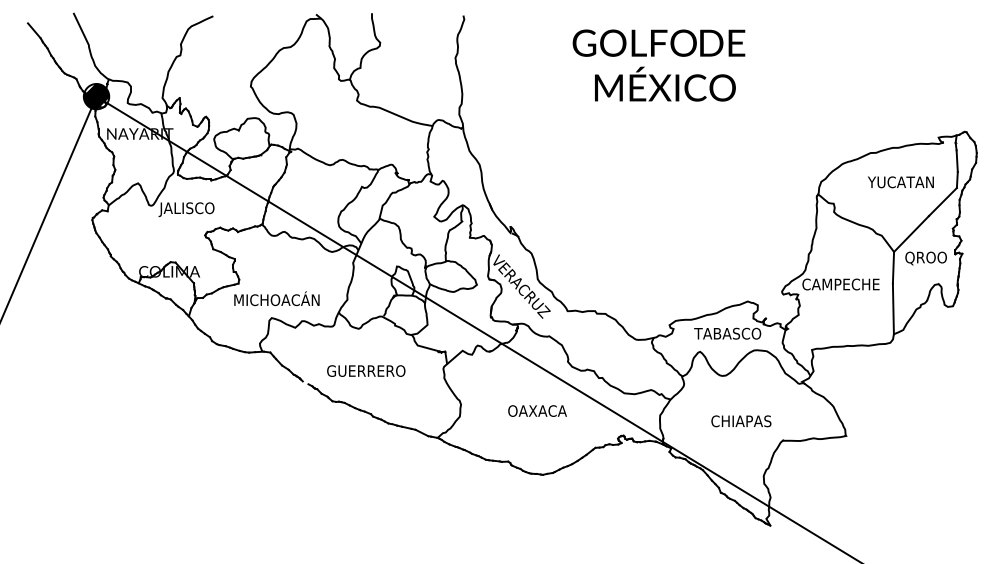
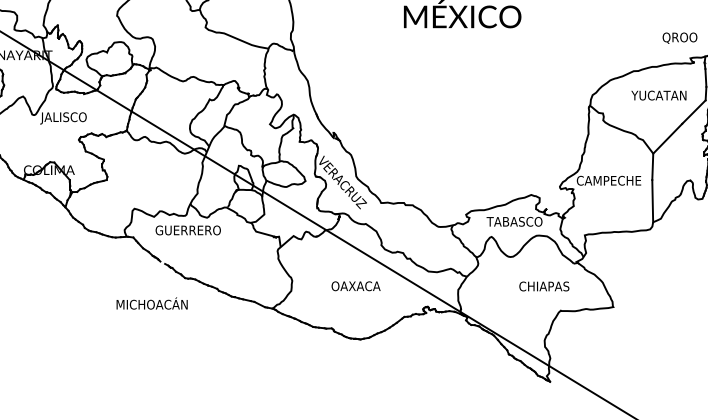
text: (925, 258) -> (679, 38), moved
text: (276, 298) -> (151, 303), moved
text: (366, 370) -> (188, 229), moved
text: (741, 421) -> (544, 286), moved

